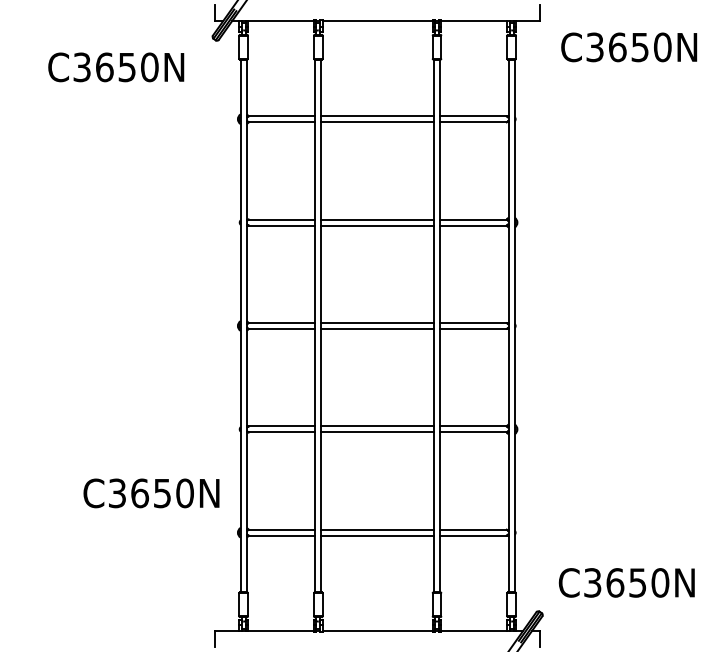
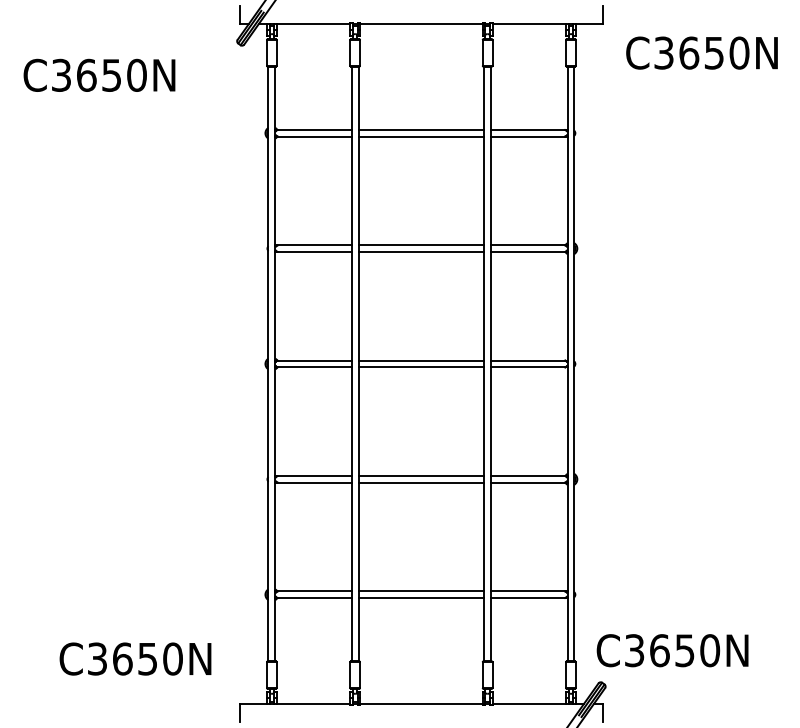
text: (116, 67) -> (99, 75), moved
text: (151, 493) -> (135, 659), moved
text: (626, 582) -> (672, 650), moved

